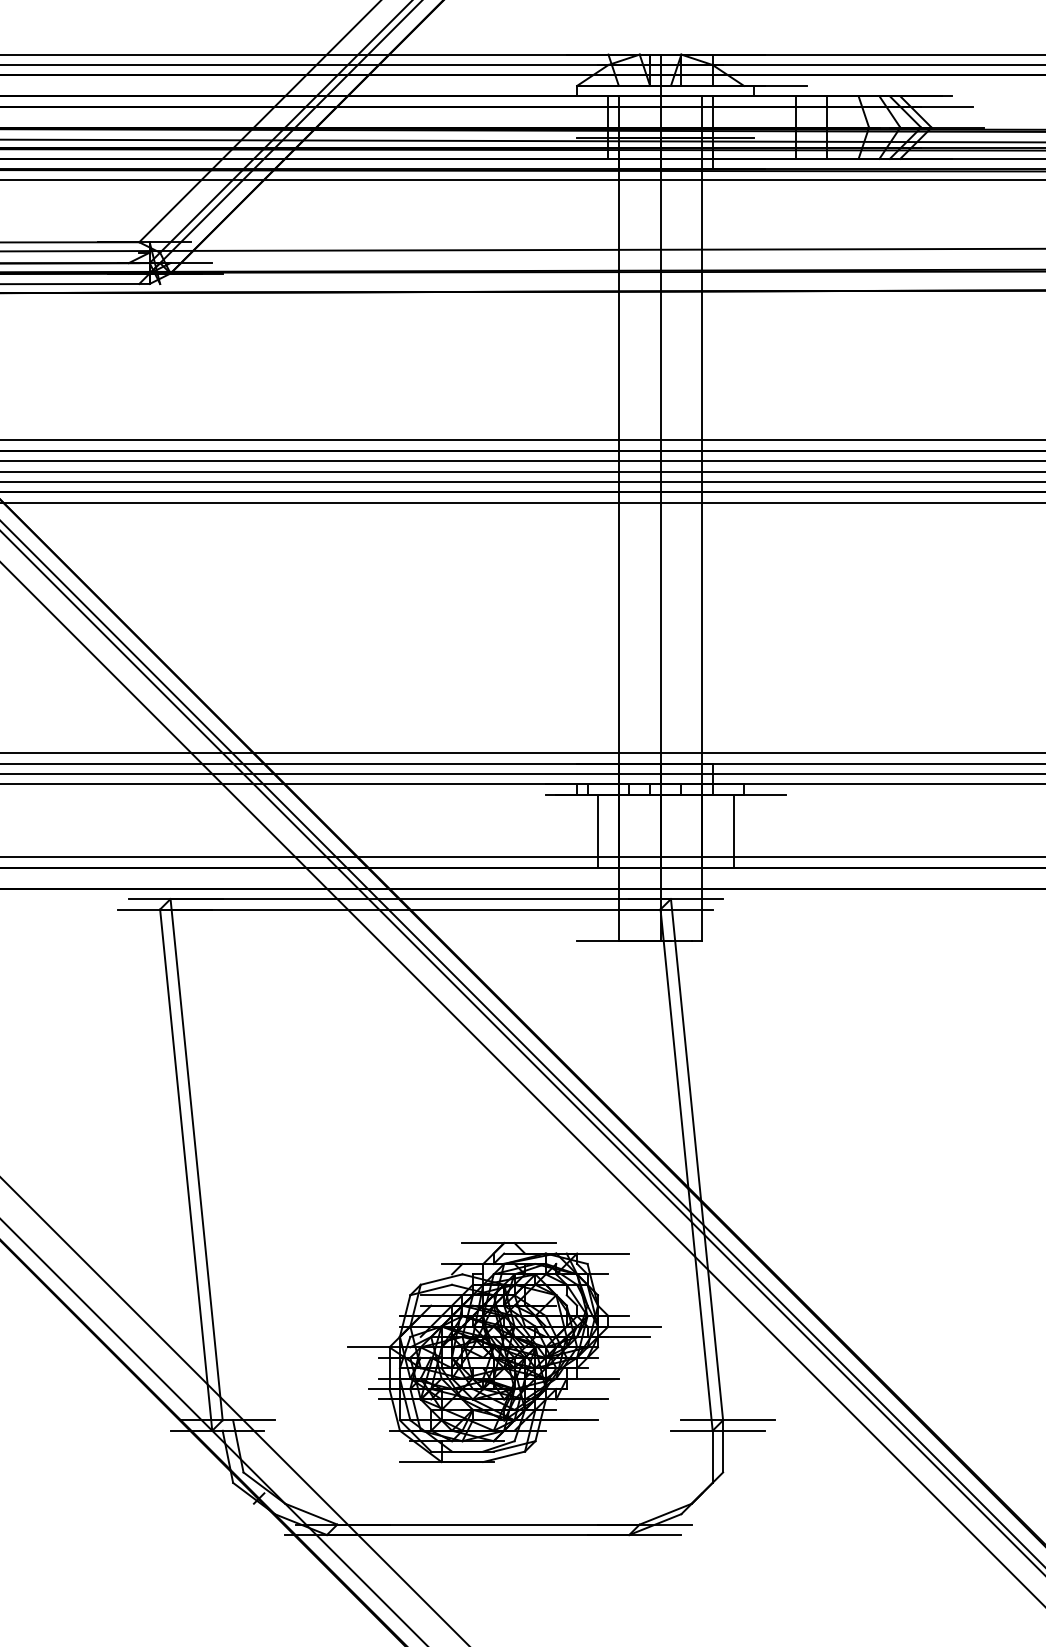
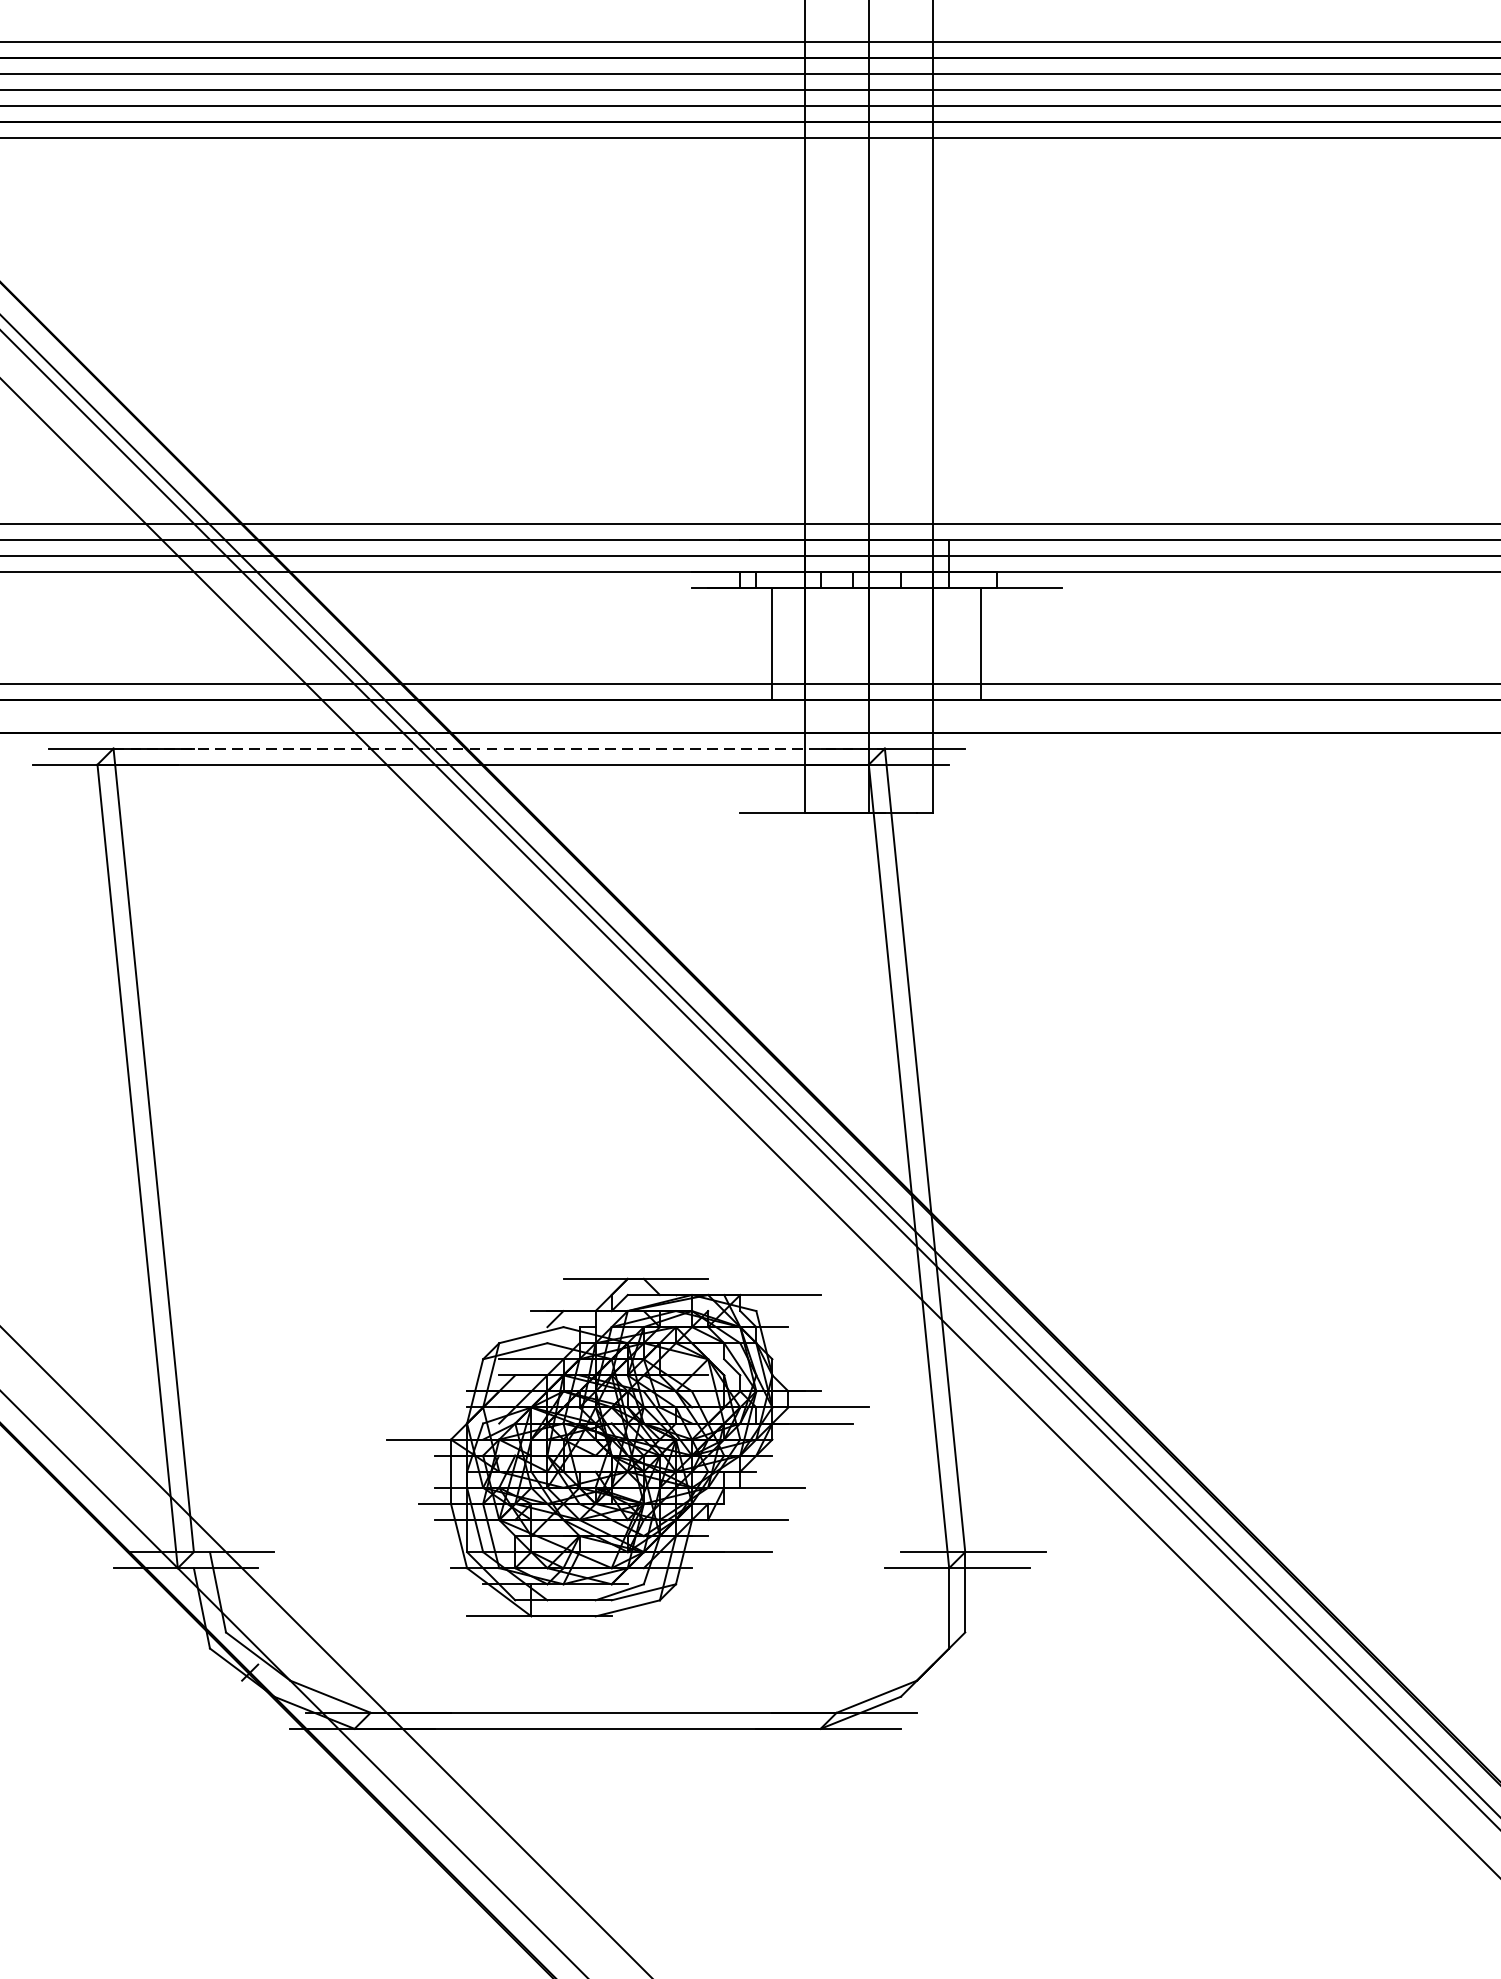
line: (421, 899) -> (500, 749), solid -> dashed

